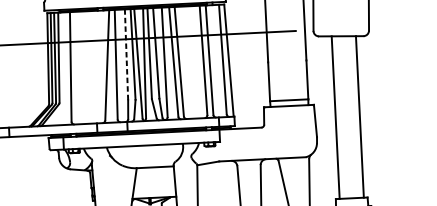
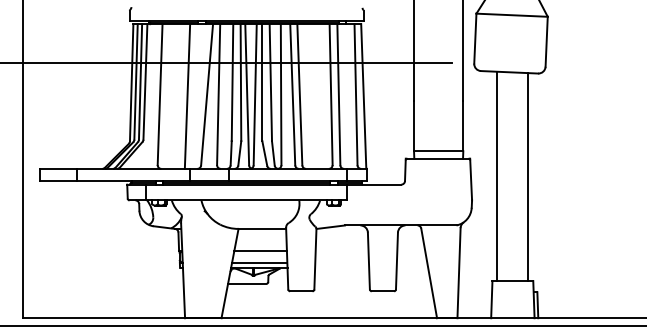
line: (126, 54) -> (232, 82), dashed -> solid
line: (92, 67) -> (187, 96), added
line: (154, 184) -> (260, 251), added
line: (154, 193) -> (259, 262), added

